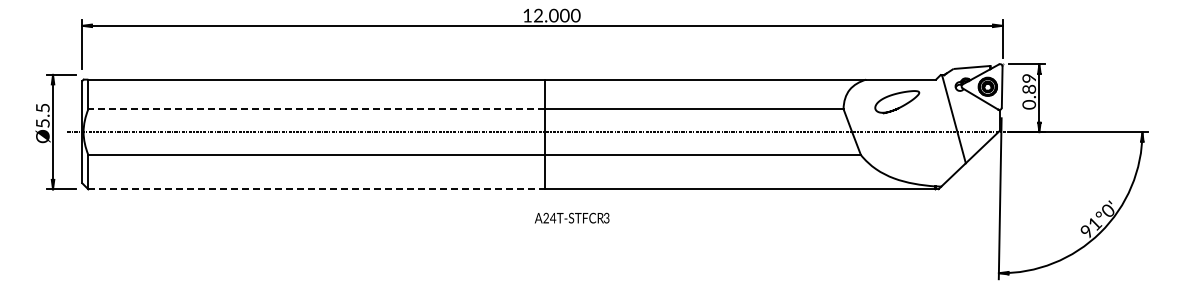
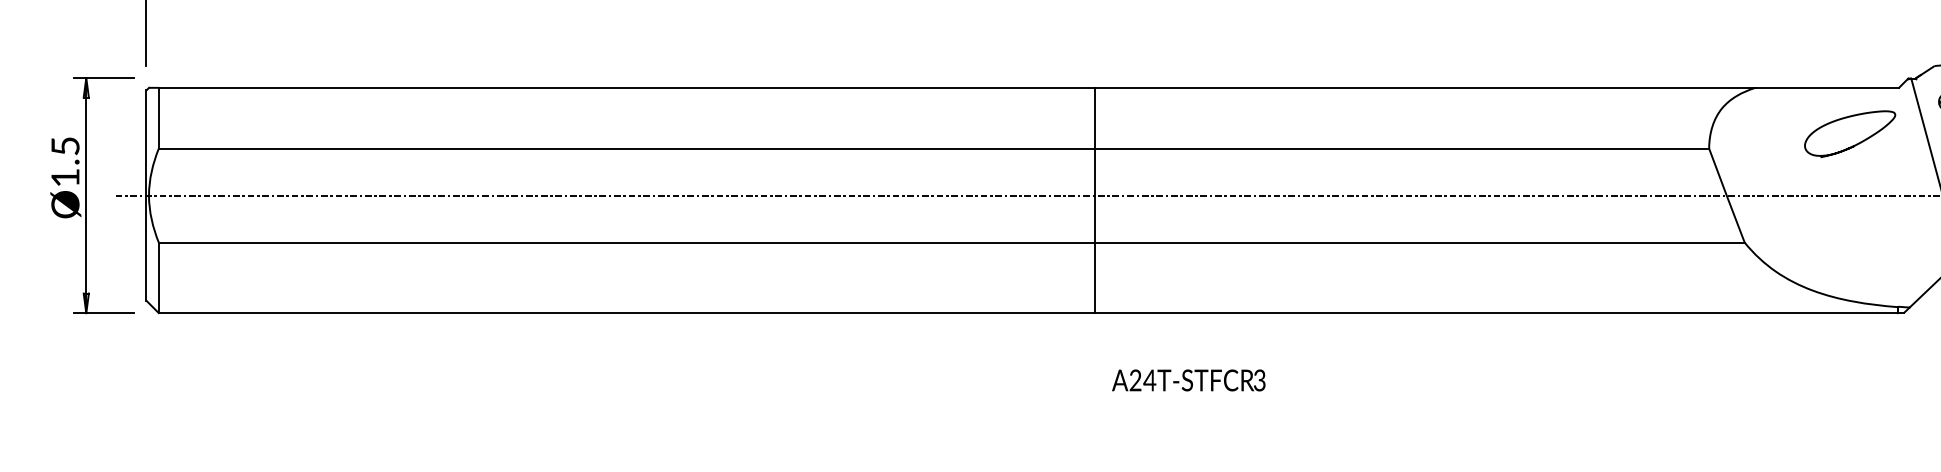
curve: (899, 106) -> (1854, 142), moved
line: (315, 109) -> (625, 149), dashed -> solid
text: (42, 123) -> (64, 177), Ø5.5 -> Ø1.5
line: (316, 189) -> (627, 313), dashed -> solid
text: (571, 217) -> (1187, 379), moved

